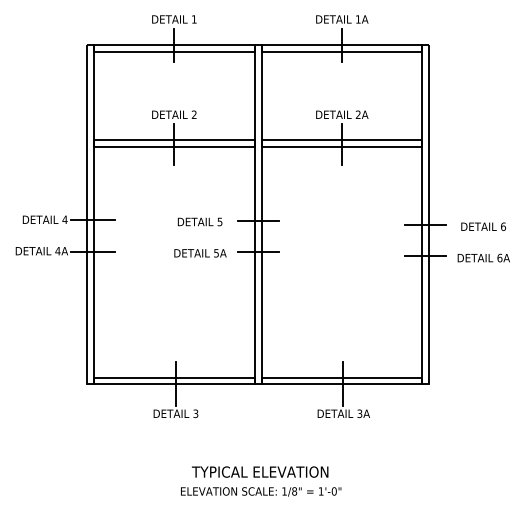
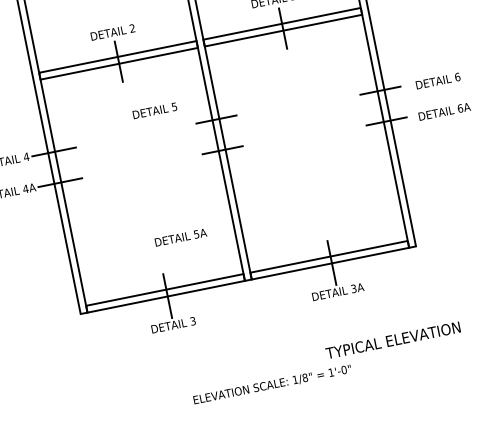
text: (199, 221) -> (154, 110), moved
text: (200, 253) -> (180, 237), moved
text: (260, 471) -> (393, 339), moved

